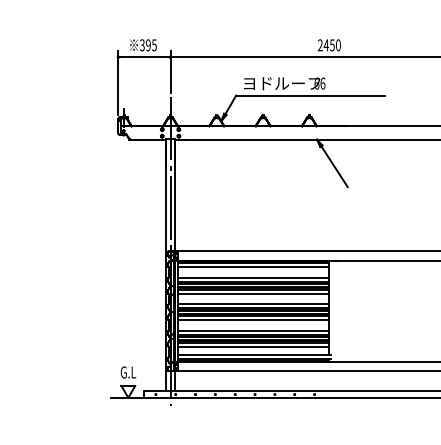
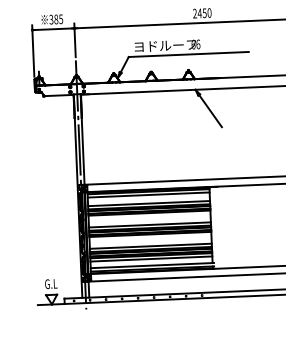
text: (148, 45) -> (56, 19), 395 -> 385
line: (253, 293) -> (149, 216), removed
line: (253, 320) -> (150, 237), removed

